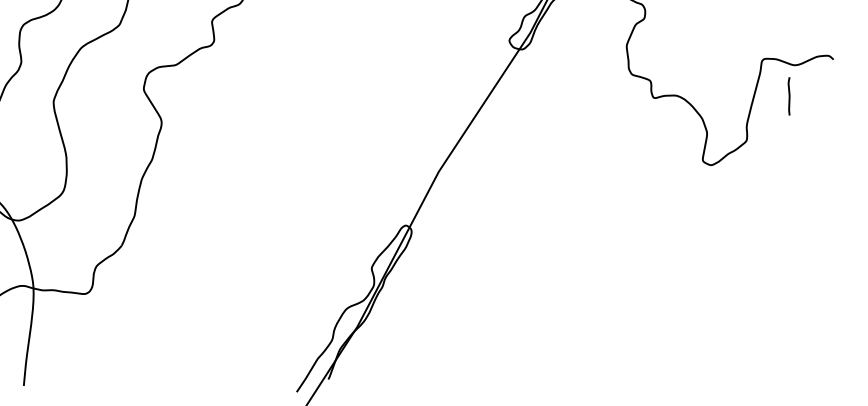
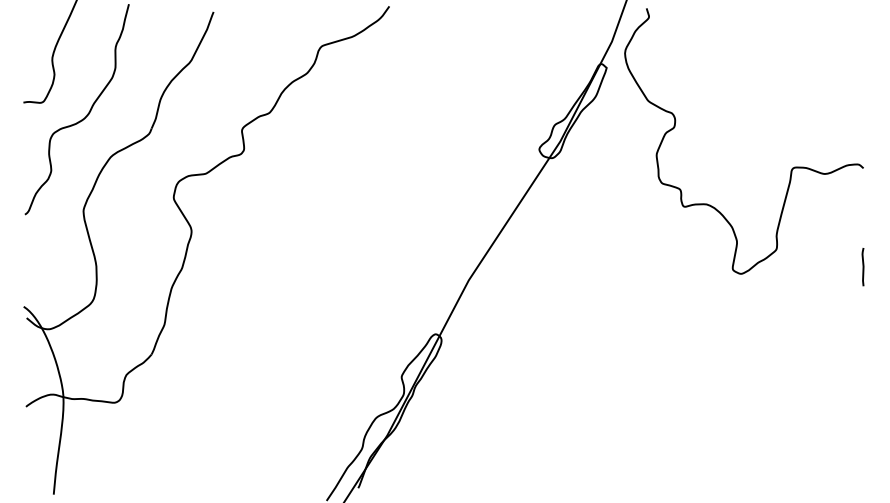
line: (788, 96) -> (862, 267), moved

